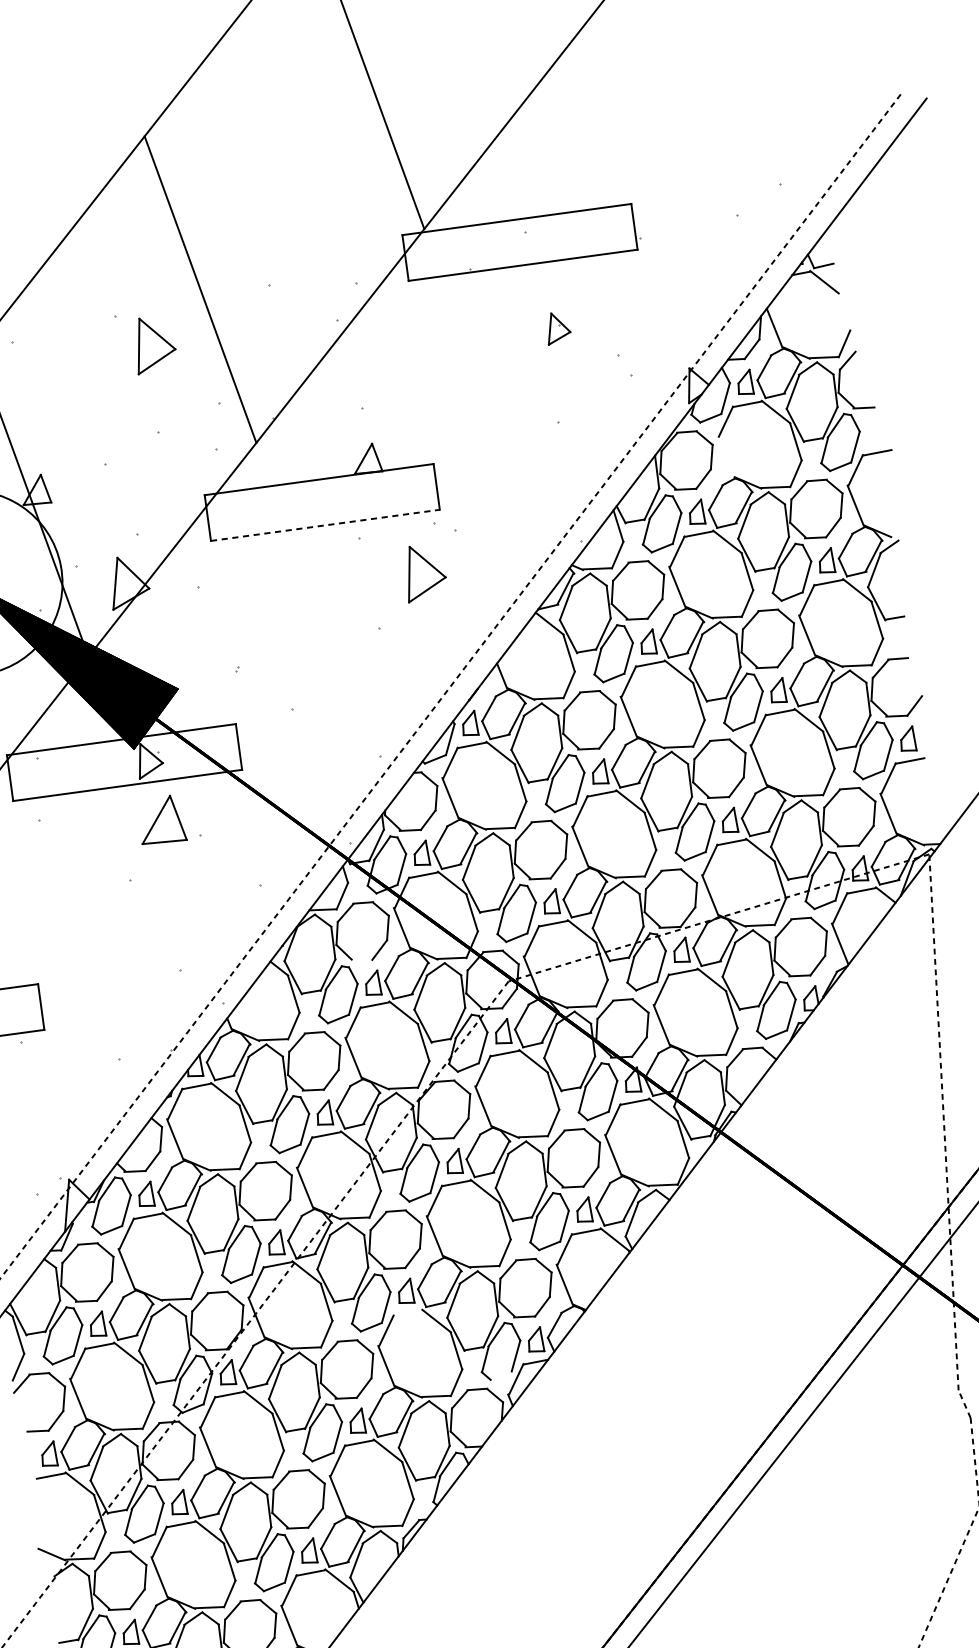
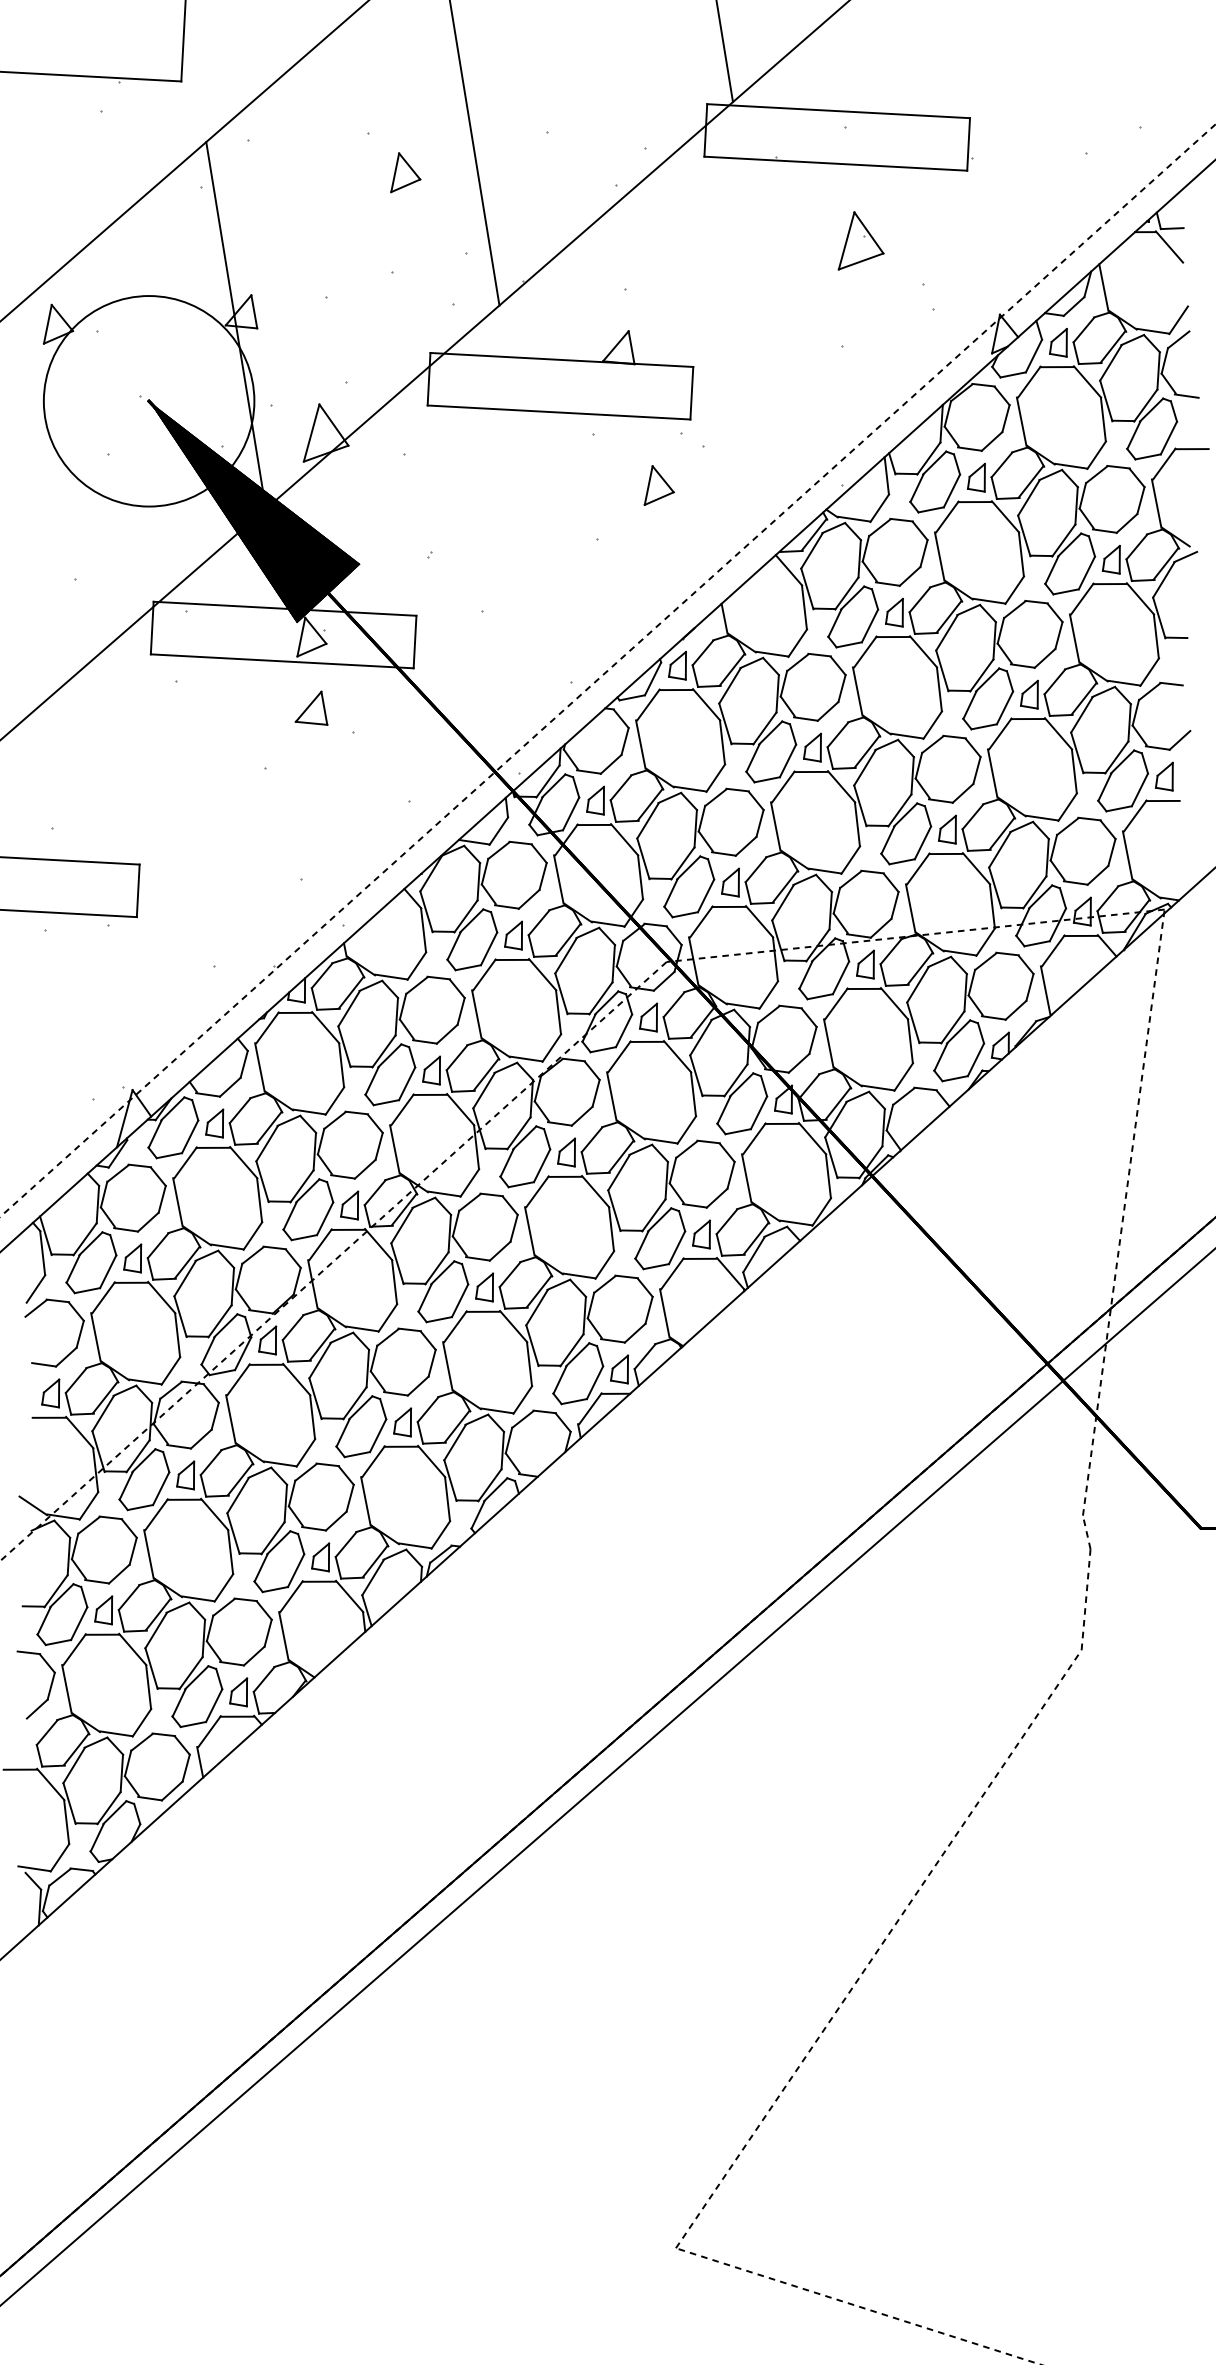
part: (557, 327) -> (860, 240), size x1.67
part: (153, 343) -> (405, 172), size x0.62
line: (725, 457) -> (1021, 421), added
line: (325, 525) -> (559, 412), dashed -> solid
part: (423, 571) -> (658, 485), size x0.62
part: (160, 820) -> (311, 707), size x0.62
line: (361, 959) -> (506, 906), added
line: (407, 1313) -> (482, 1311), added
line: (500, 1375) -> (573, 1401), added

